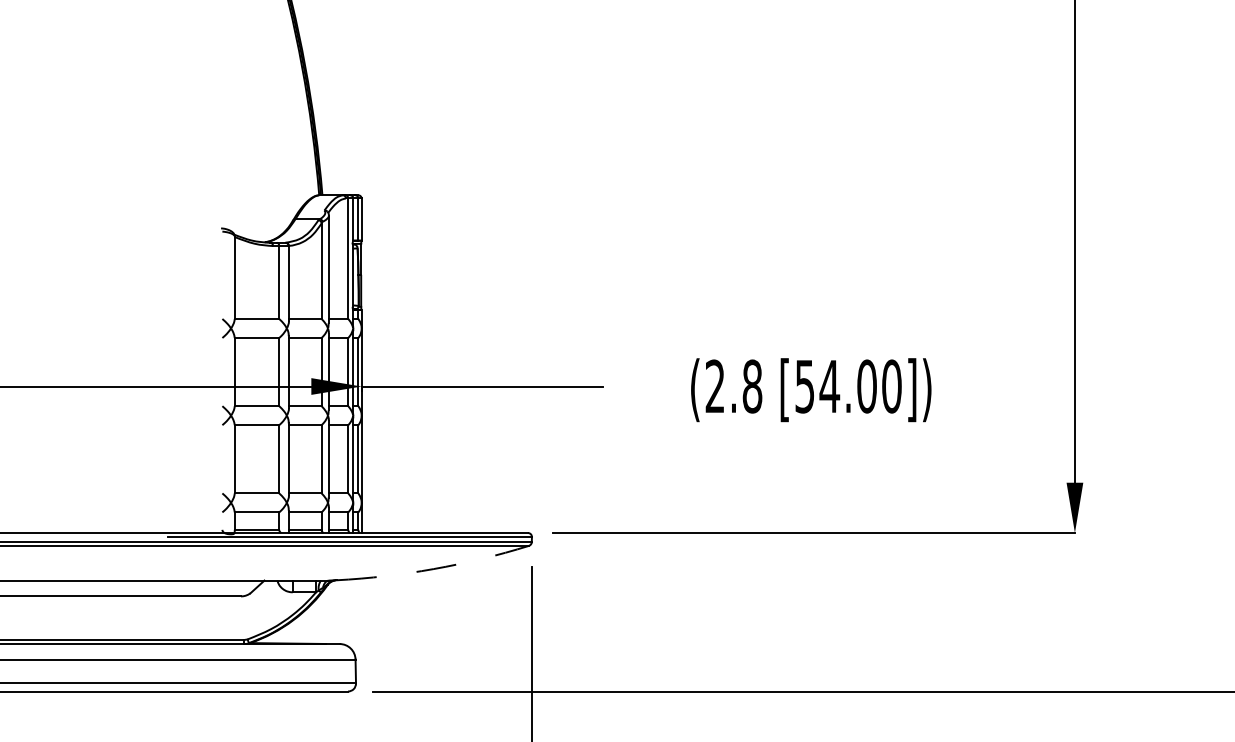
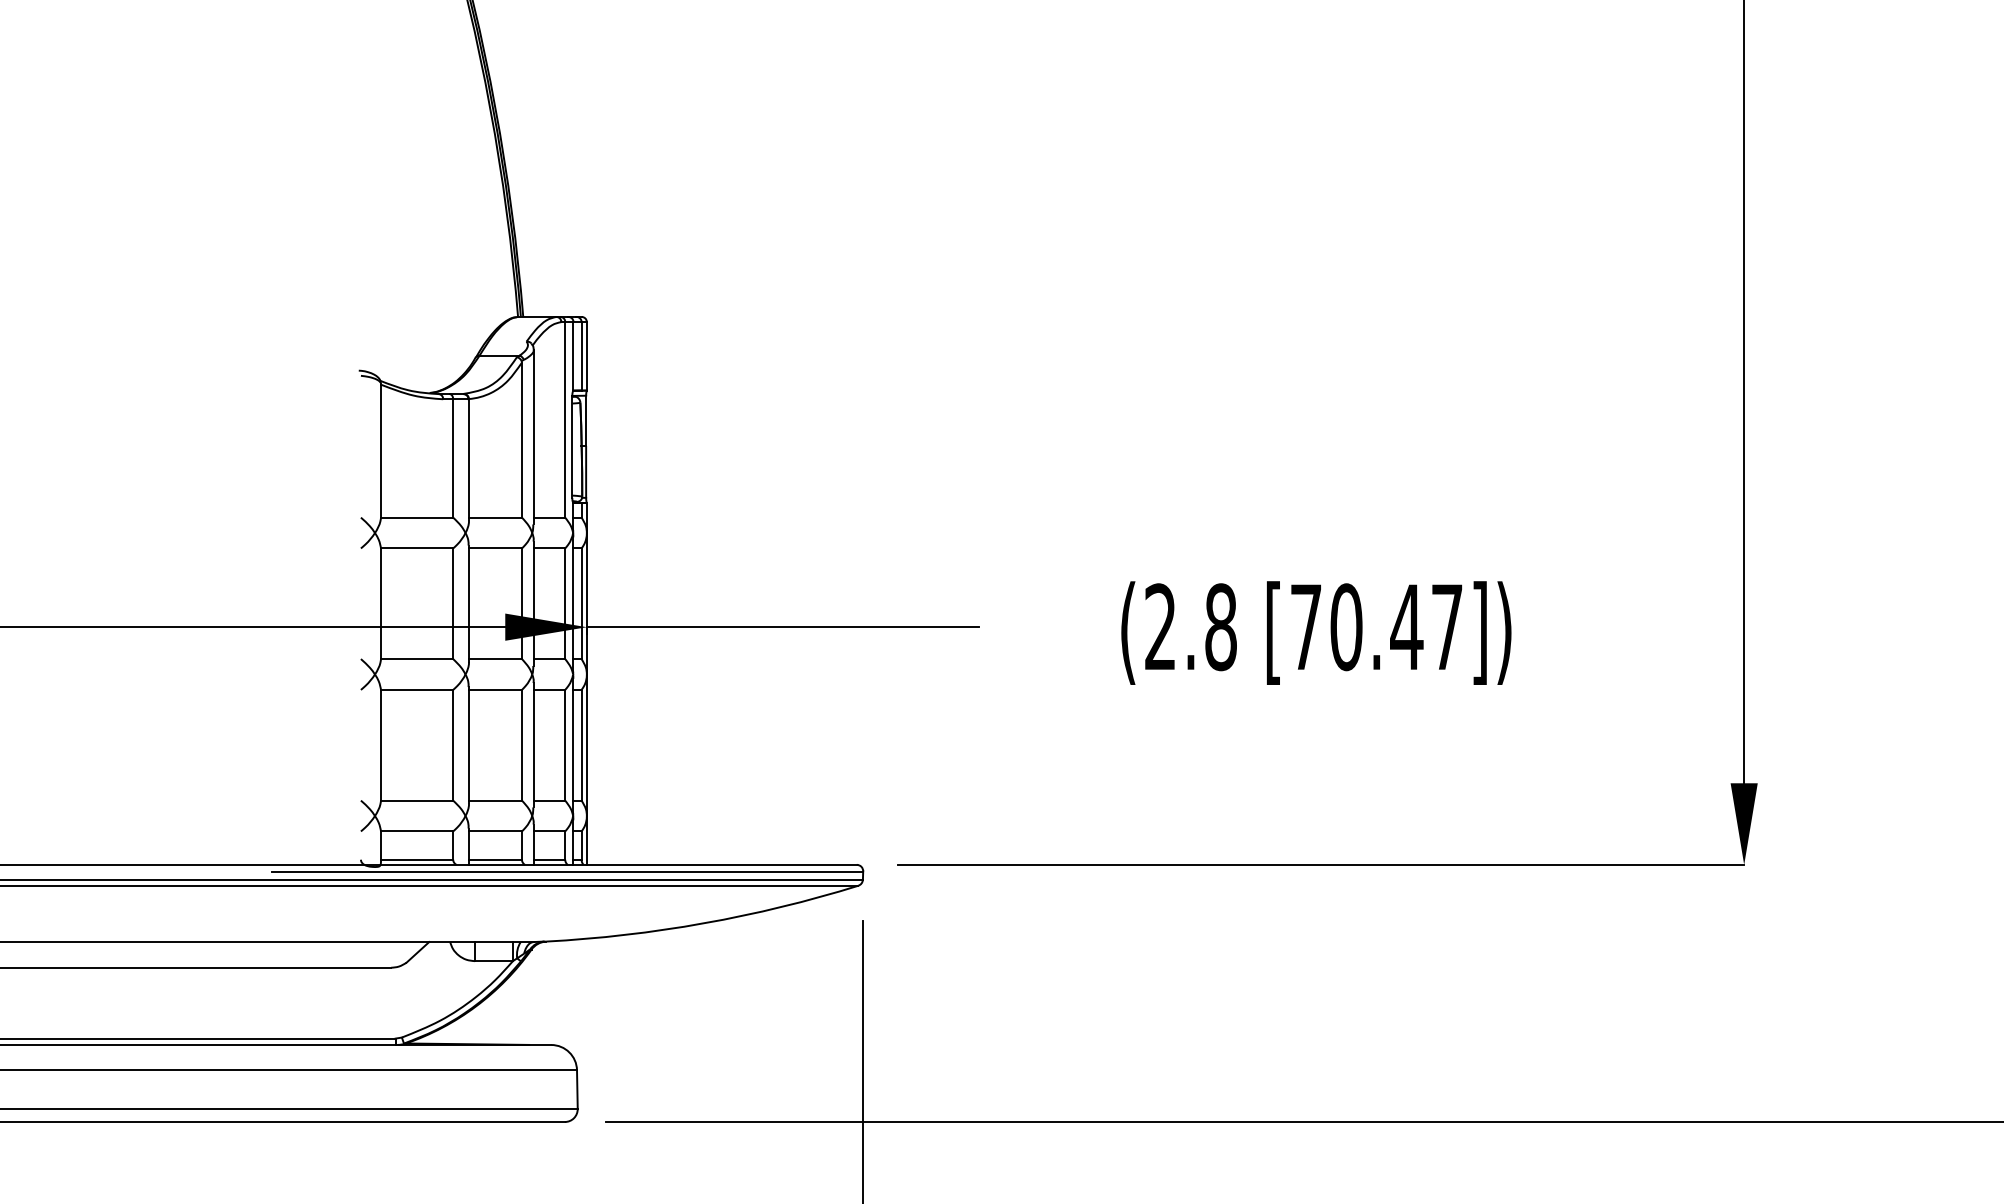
text: (848, 386) -> (1376, 627), [54.00]) -> [70.47])
arc: (433, 569) -> (703, 924), dashed -> solid

